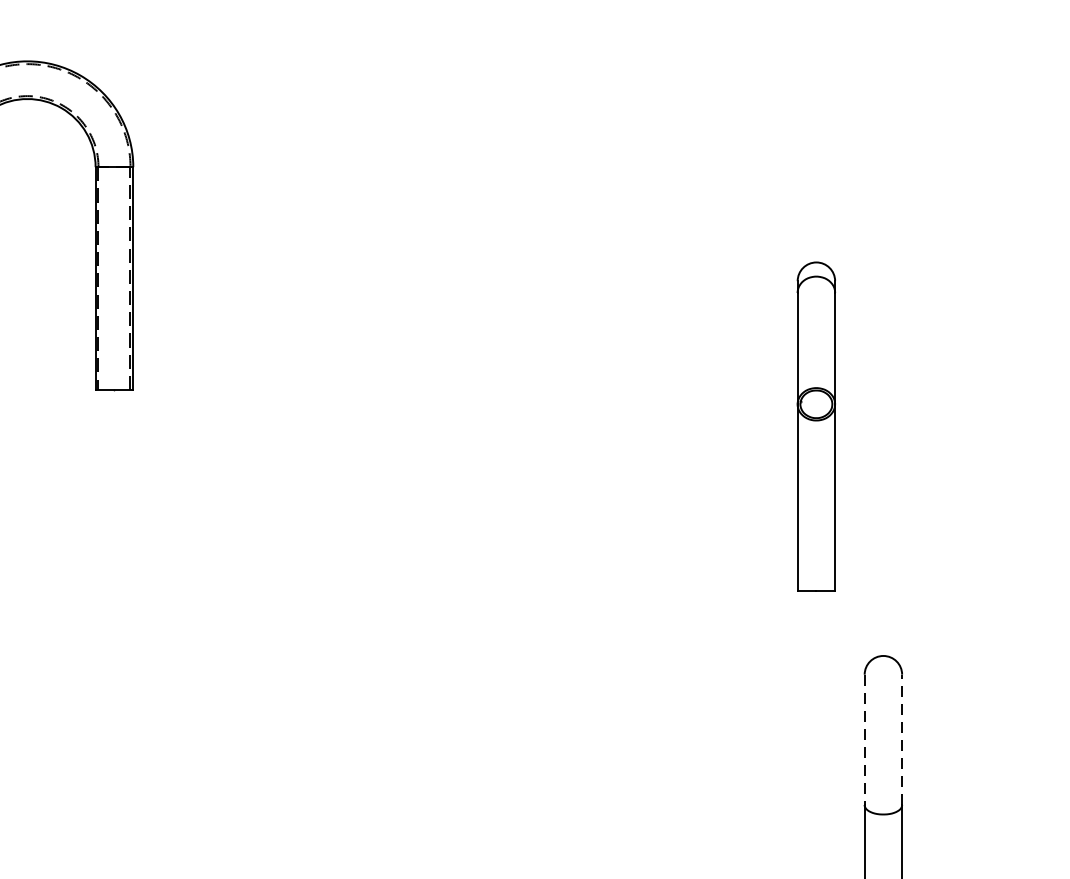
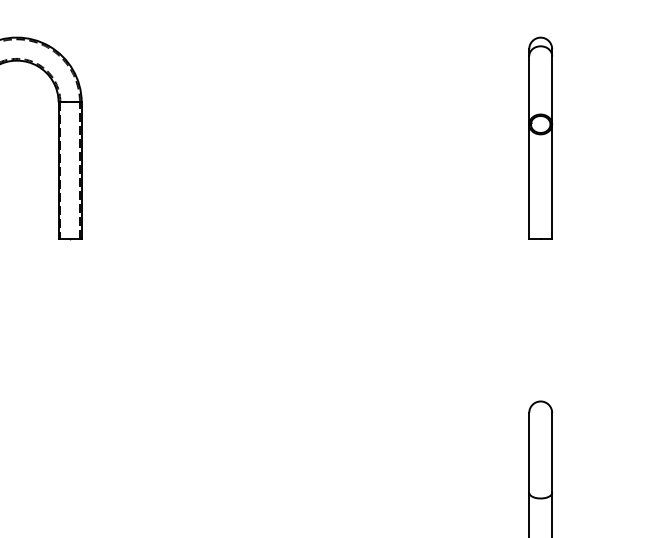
part: (816, 425) -> (540, 137), moved
line: (865, 739) -> (529, 452), dashed -> solid
line: (902, 739) -> (552, 452), dashed -> solid

